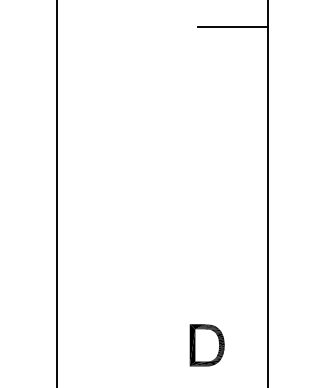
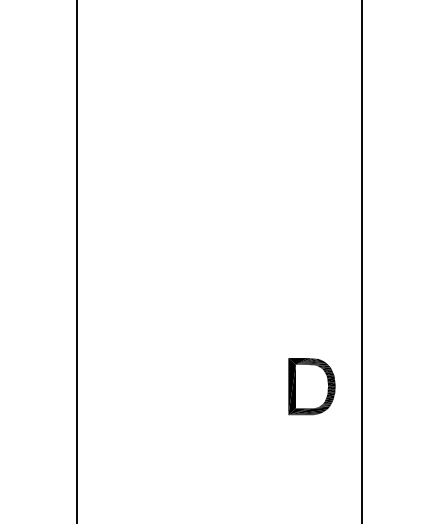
line: (232, 27) -> (314, 36), removed
part: (206, 345) -> (311, 386), moved

